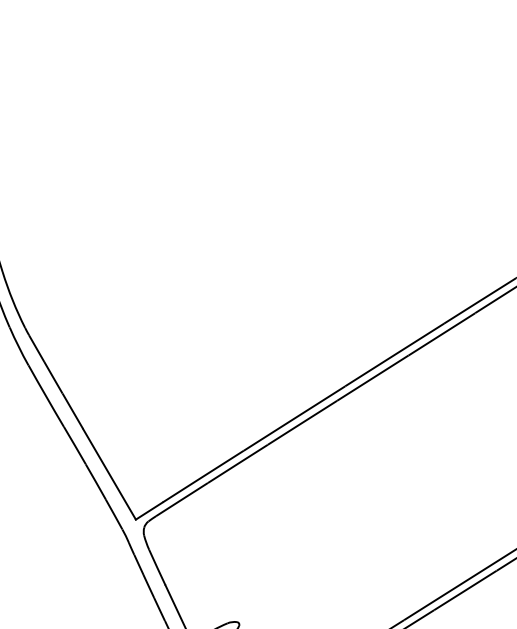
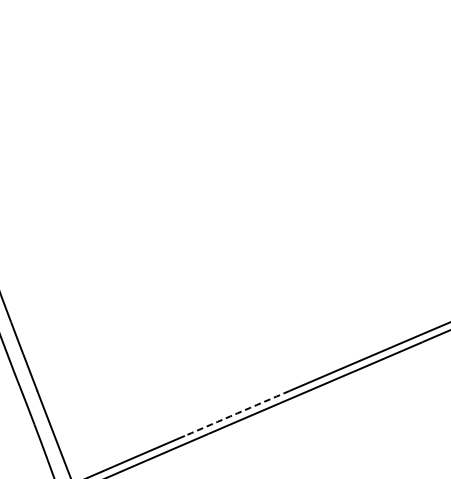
arc: (294, 418) -> (237, 413), solid -> dashed

